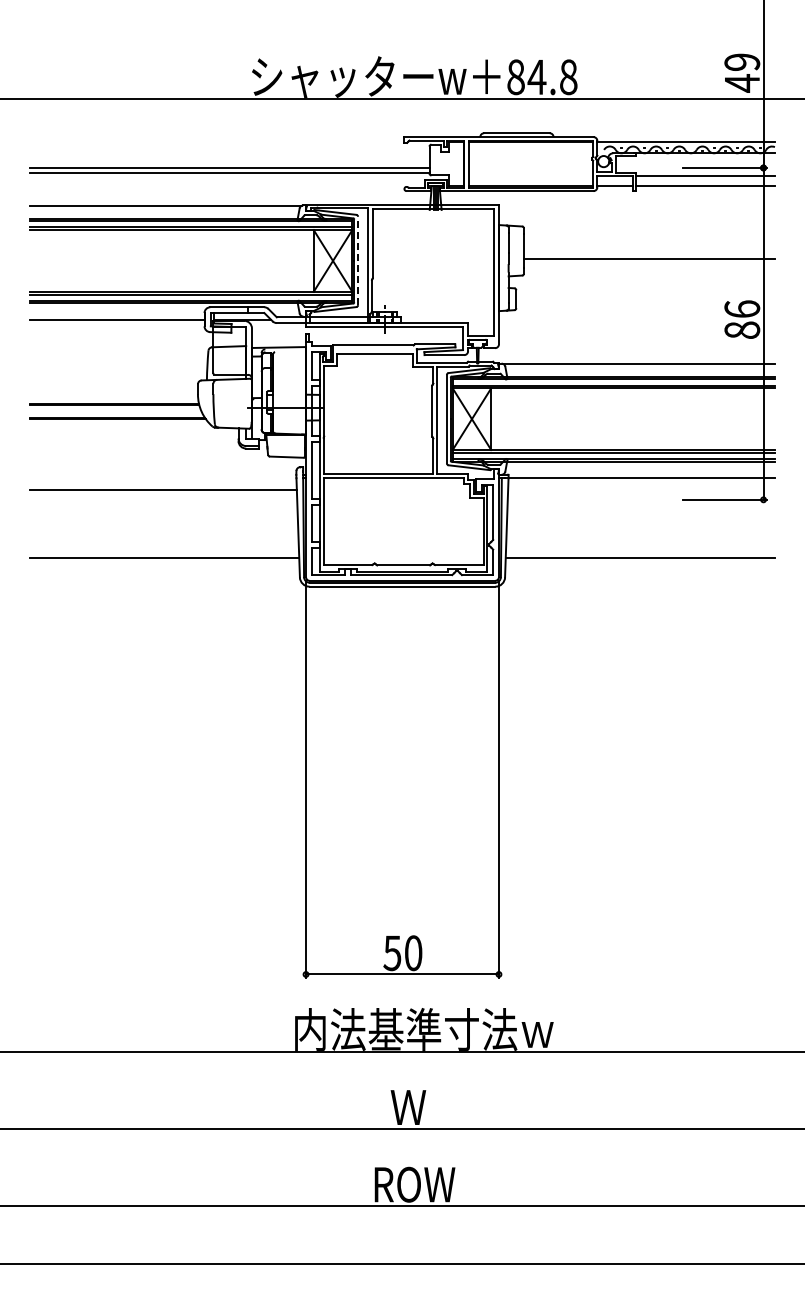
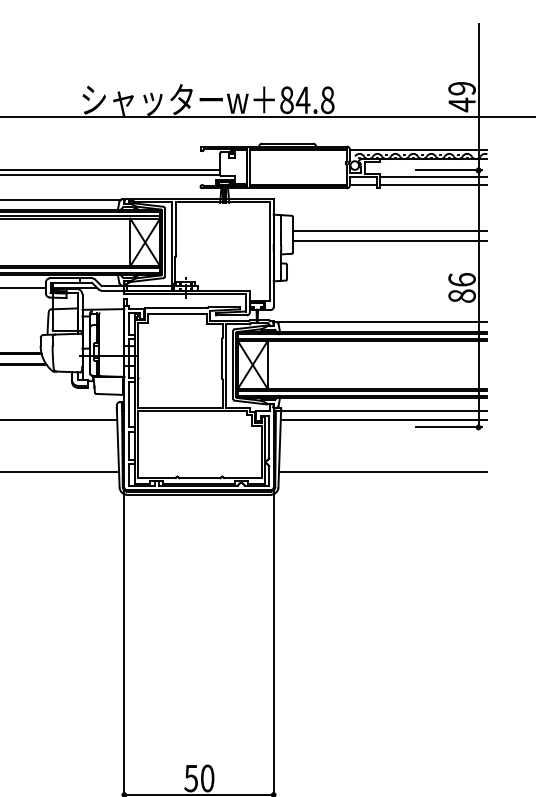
line: (649, 246) -> (390, 231), added
line: (358, 260) -> (164, 242), dashed -> solid
line: (641, 490) -> (384, 420), added

